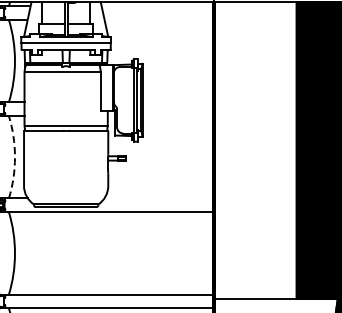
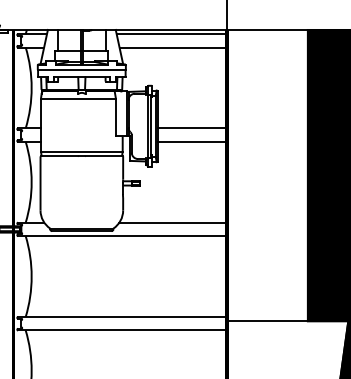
line: (157, 6) -> (171, 34), added
line: (159, 19) -> (173, 47), added
line: (177, 102) -> (191, 128), added
line: (177, 115) -> (191, 141), added
arc: (14, 157) -> (31, 182), dashed -> solid
line: (158, 198) -> (172, 222), added

